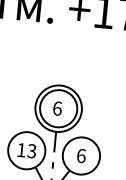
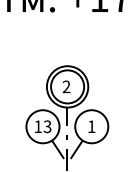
text: (57, 108) -> (66, 86), 6 -> 2
text: (81, 155) -> (91, 126), 6 -> 1

